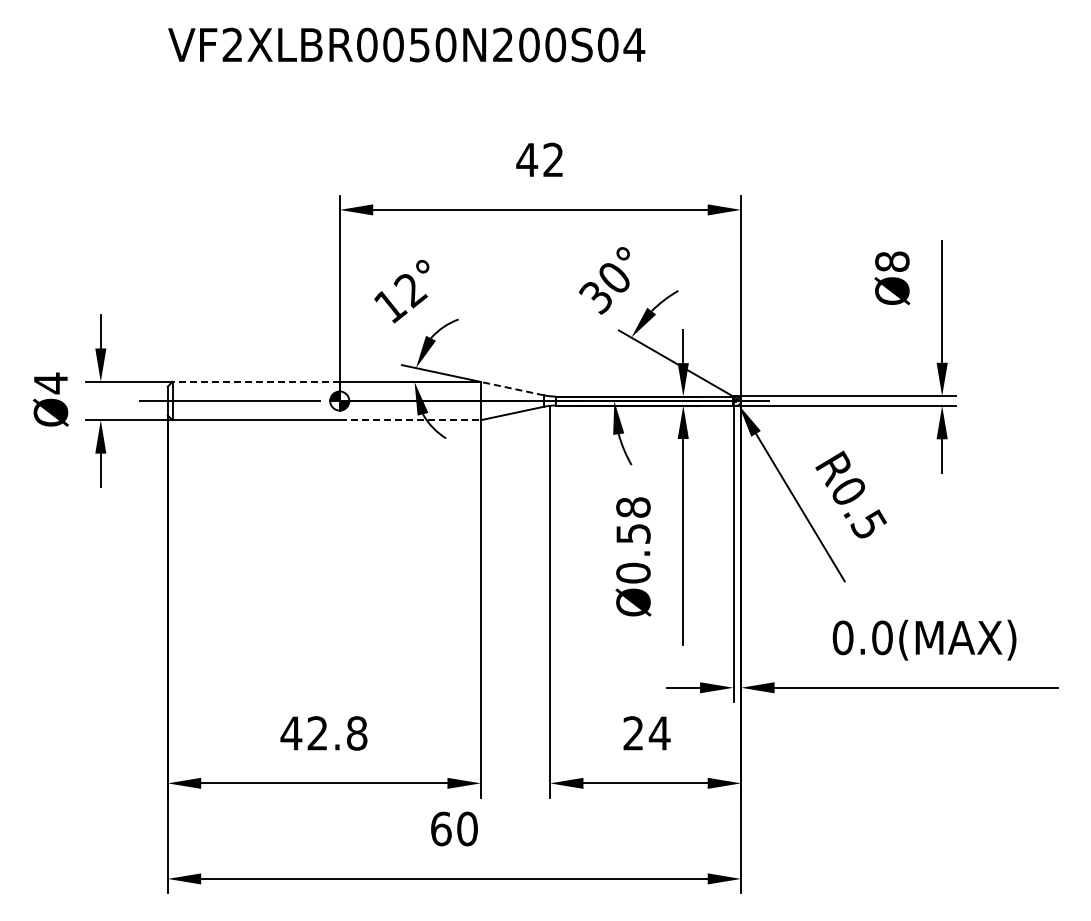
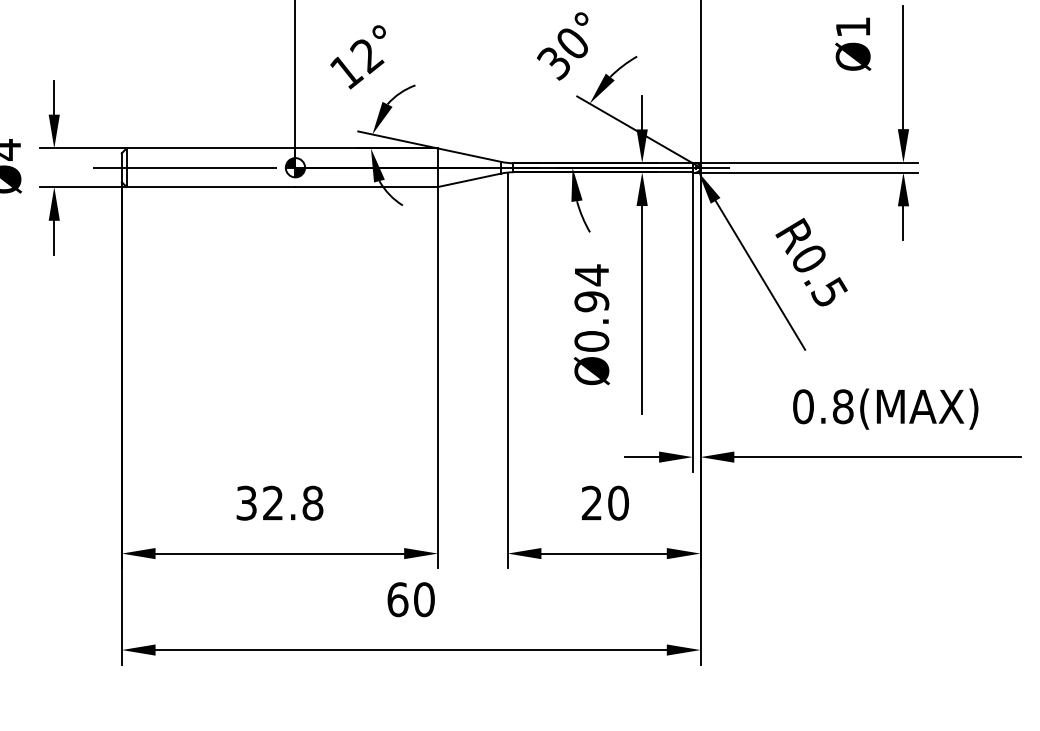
text: (892, 261) -> (853, 26), Ø8 -> Ø1
line: (256, 381) -> (211, 148), dashed -> solid
line: (511, 388) -> (468, 155), dashed -> solid
line: (410, 420) -> (366, 187), dashed -> solid
text: (633, 520) -> (591, 288), Ø0.58 -> Ø0.94
text: (882, 637) -> (843, 406), 0.0(MAX) -> 0.8(MAX)
text: (291, 733) -> (246, 503), 42.8 -> 32.8
text: (659, 733) -> (618, 503), 24 -> 20

